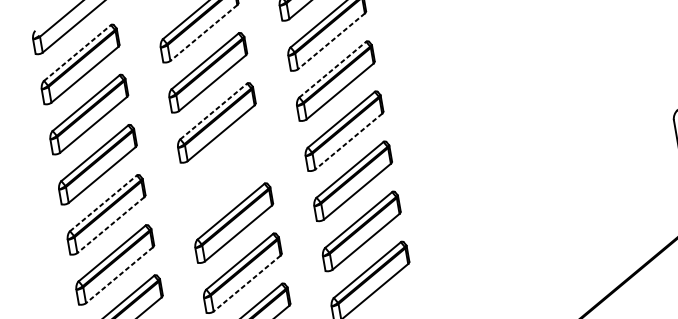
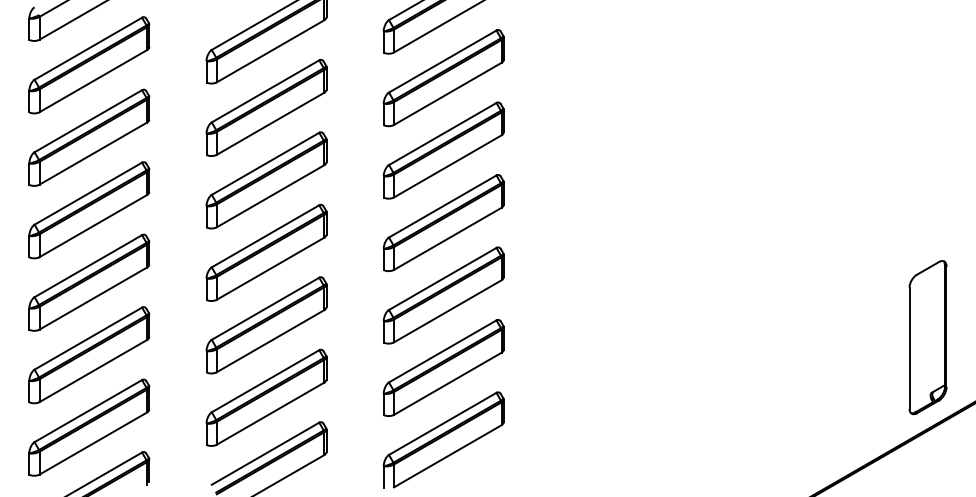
line: (203, 33) -> (270, 51), dashed -> solid
line: (331, 41) -> (447, 94), dashed -> solid
line: (77, 52) -> (88, 48), dashed -> solid
line: (333, 69) -> (443, 133), dashed -> solid
line: (213, 111) -> (265, 163), dashed -> solid
line: (348, 142) -> (447, 239), dashed -> solid
part: (225, 172) -> (266, 252), added
line: (103, 202) -> (88, 265), dashed -> solid
line: (110, 225) -> (92, 298), dashed -> solid
line: (118, 275) -> (92, 371), dashed -> solid
line: (247, 283) -> (270, 413), dashed -> solid

